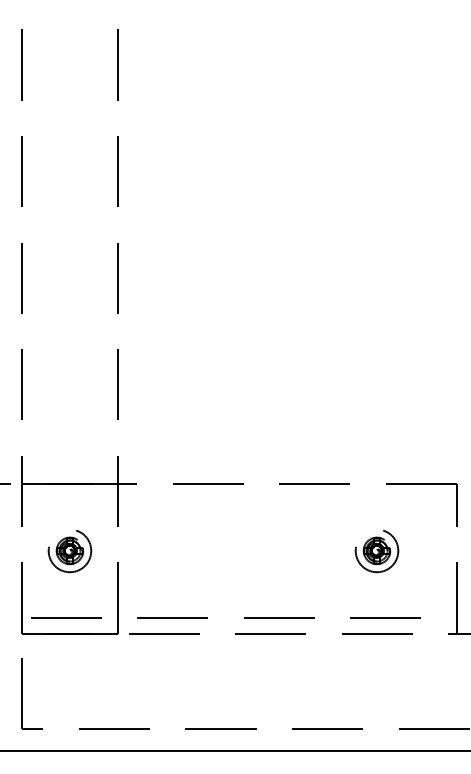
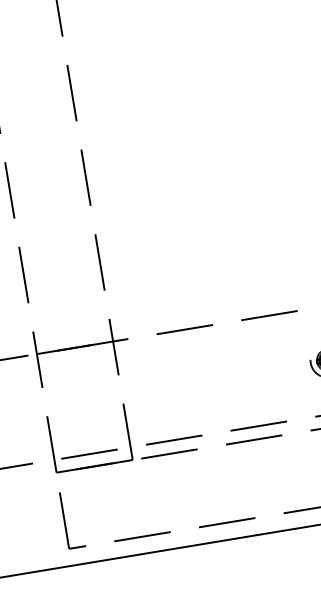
part: (69, 551) -> (83, 401), removed

